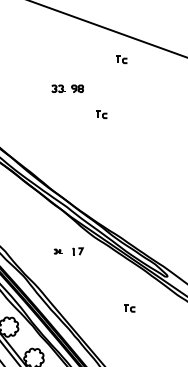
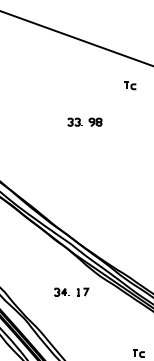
part: (67, 88) -> (84, 121), moved
part: (101, 114) -> (108, 144), removed
part: (58, 251) -> (62, 292), size x1.67

